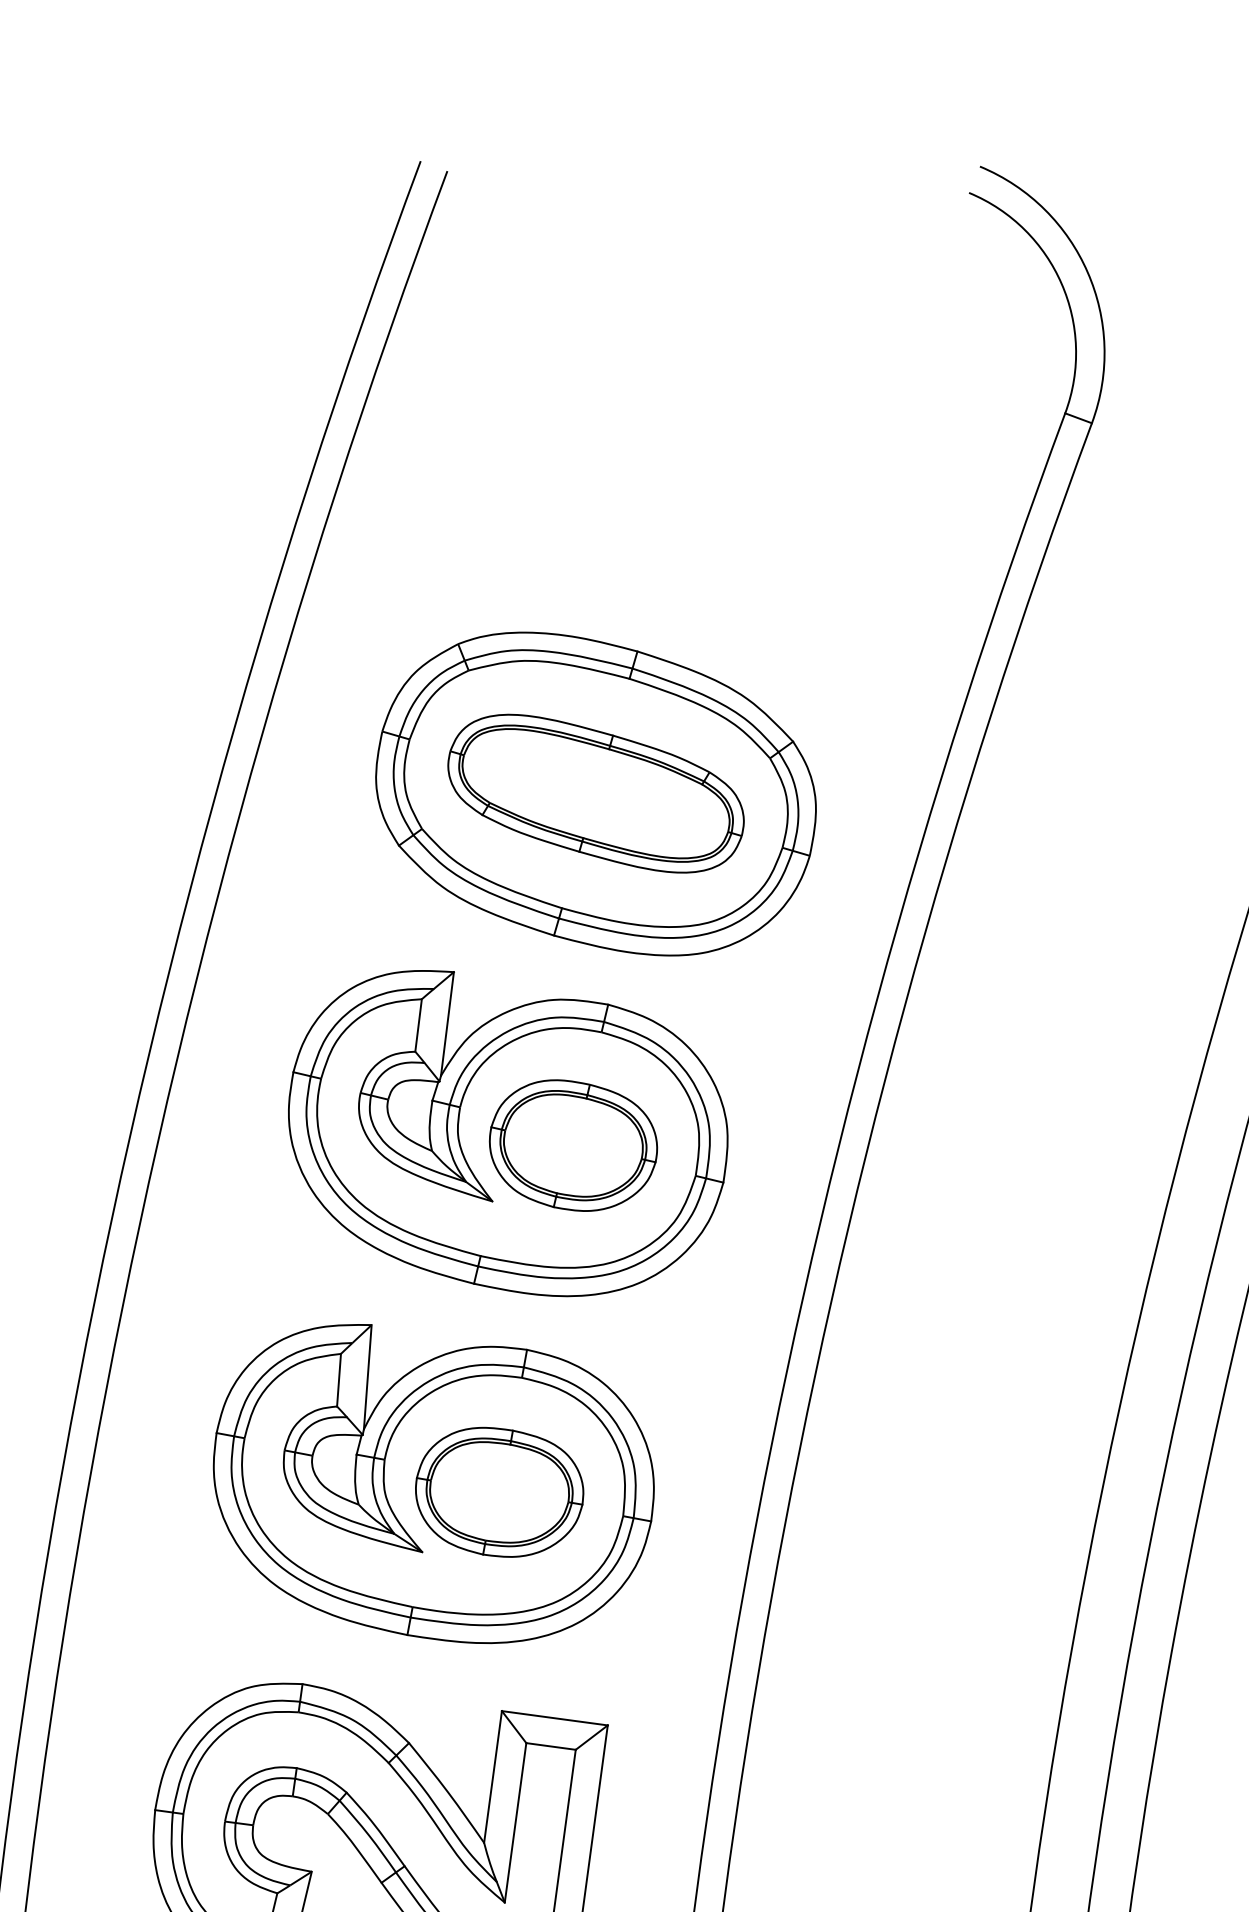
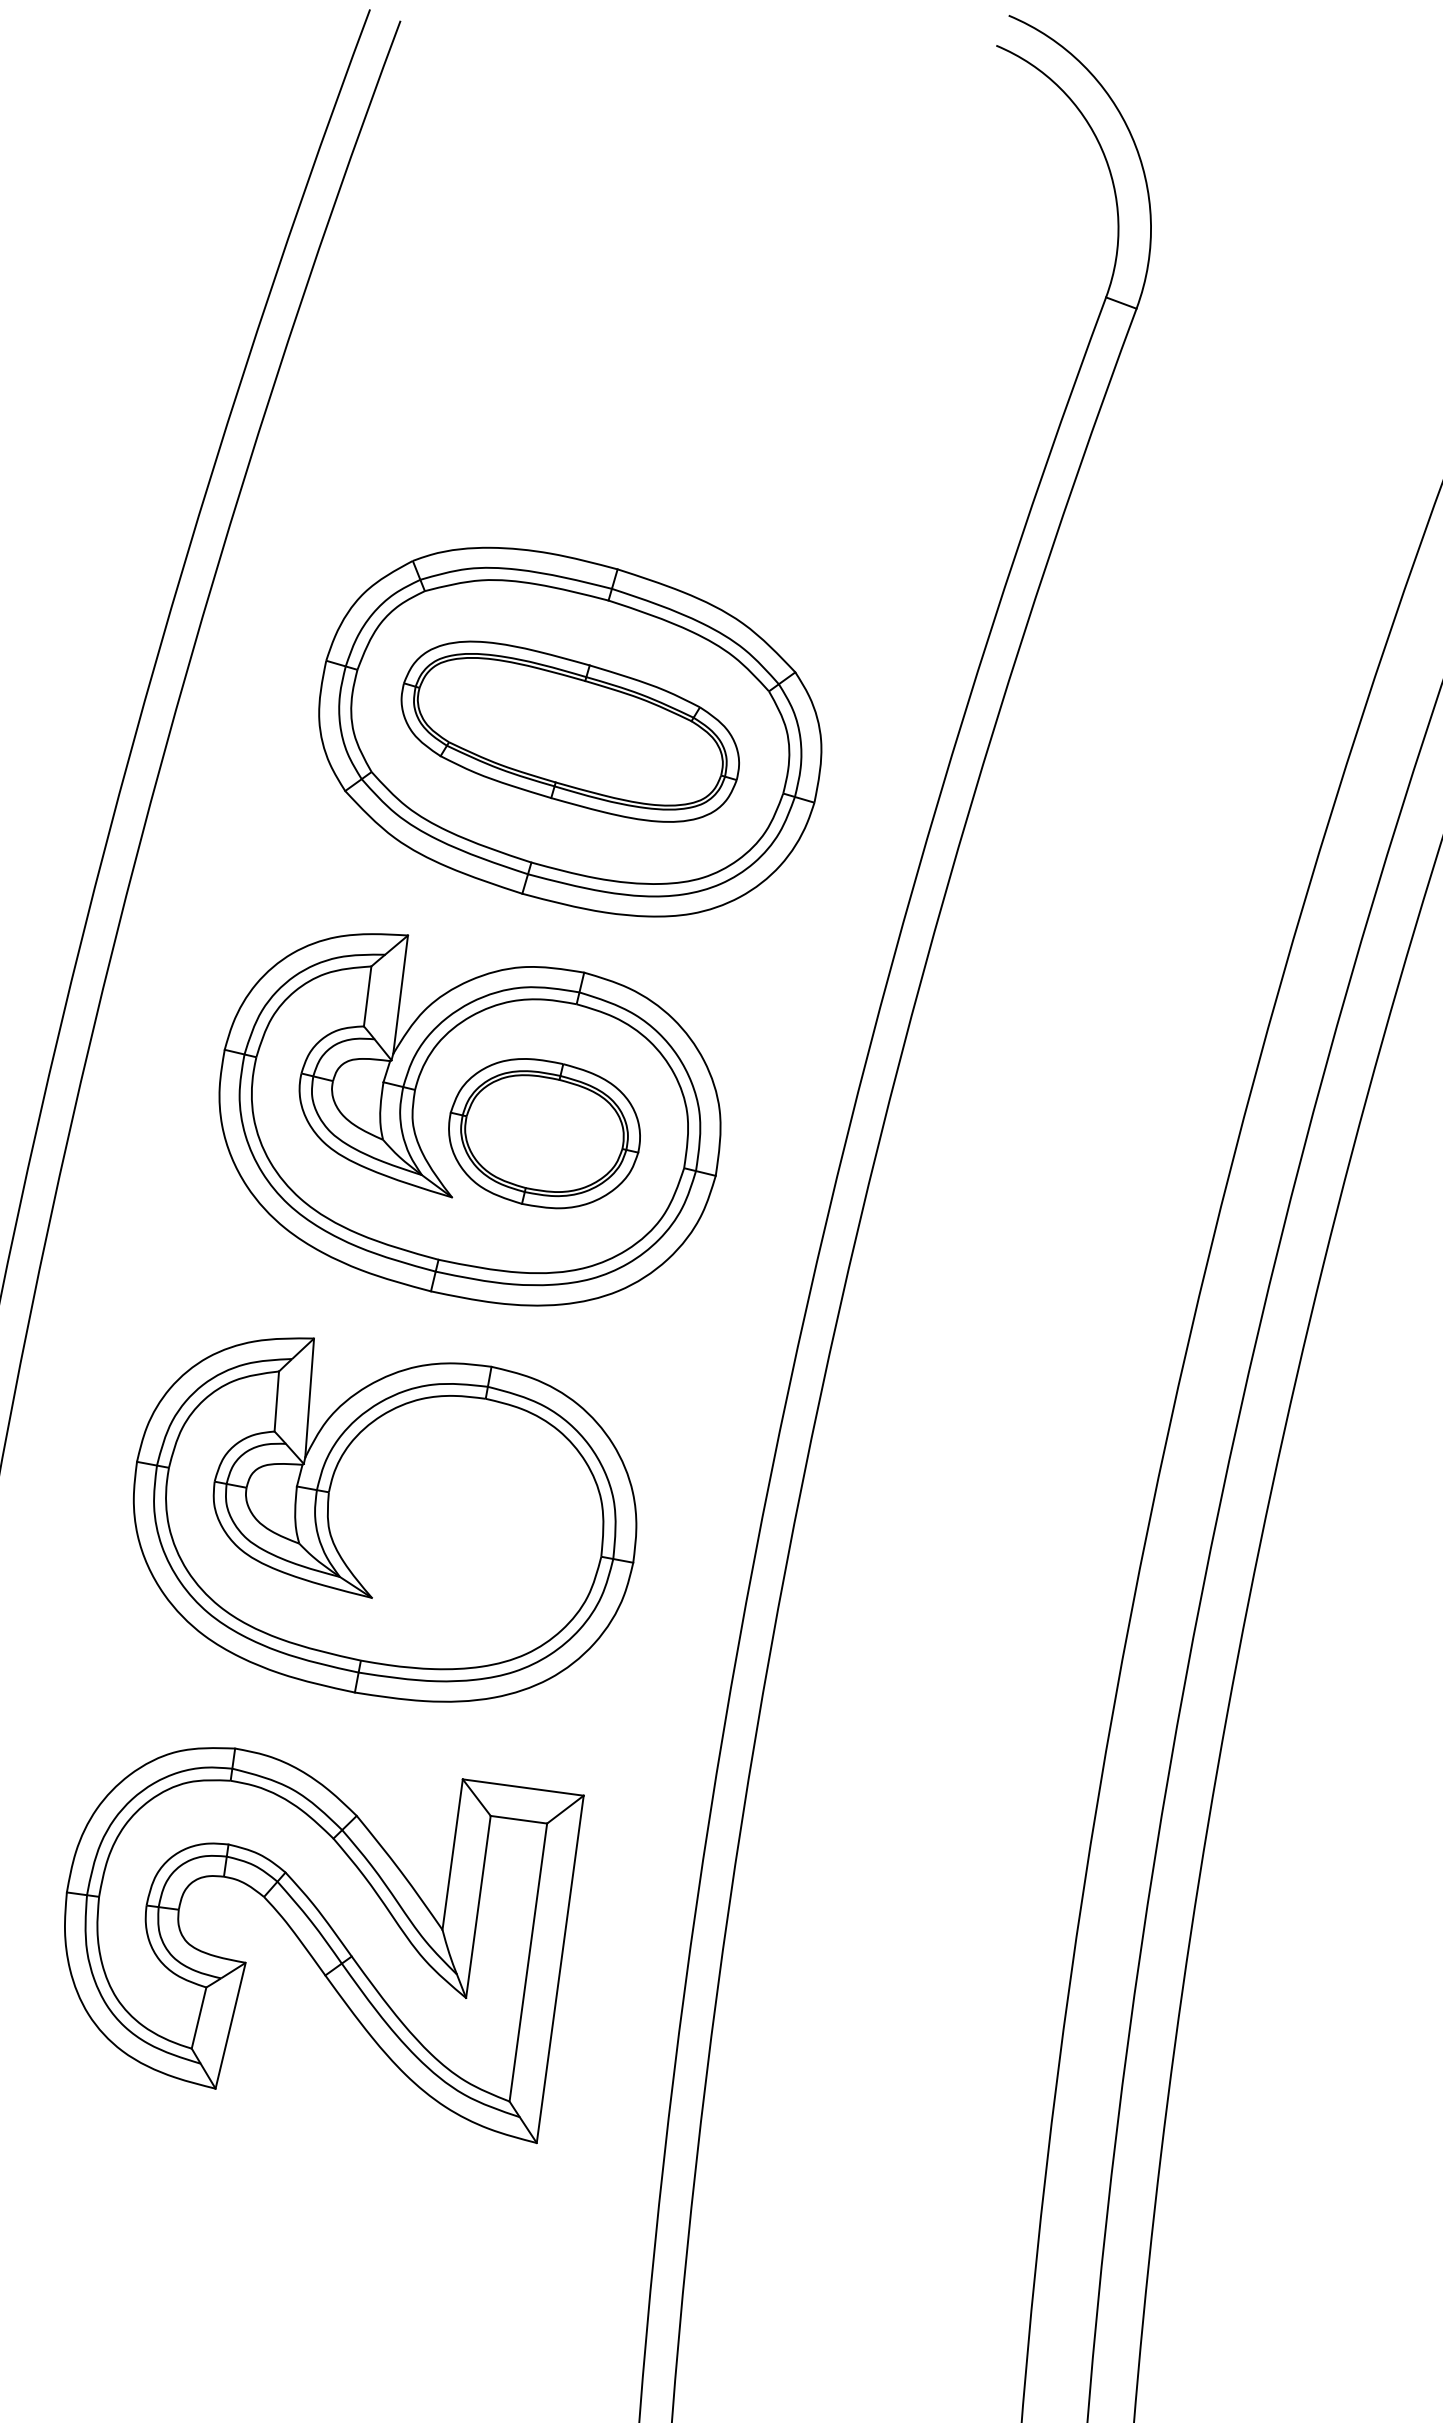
part: (499, 1492) -> (459, 1529), removed

